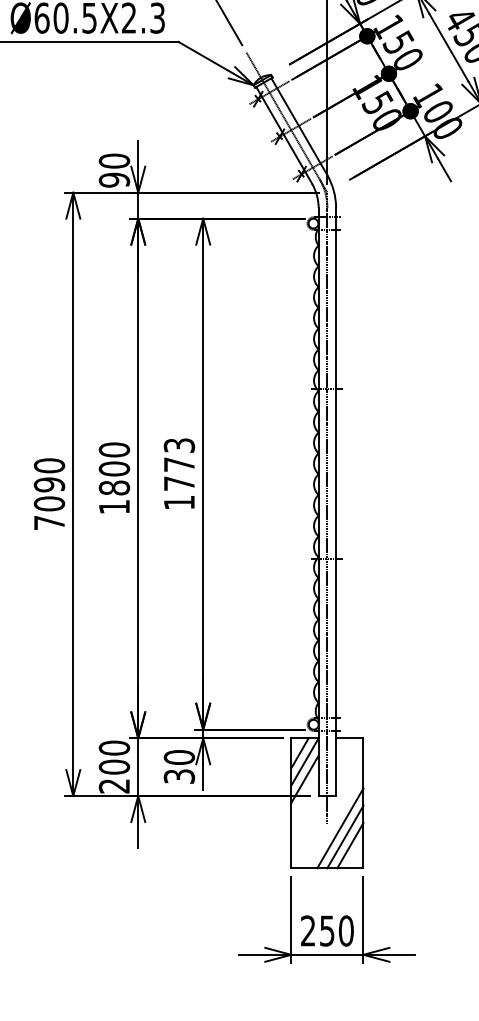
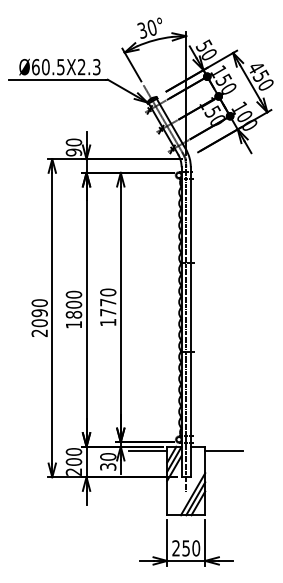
text: (179, 445) -> (108, 292), 1773 -> 1770
text: (49, 523) -> (39, 333), 7090 -> 2090
line: (255, 747) -> (148, 451), added
line: (399, 747) -> (224, 451), added

